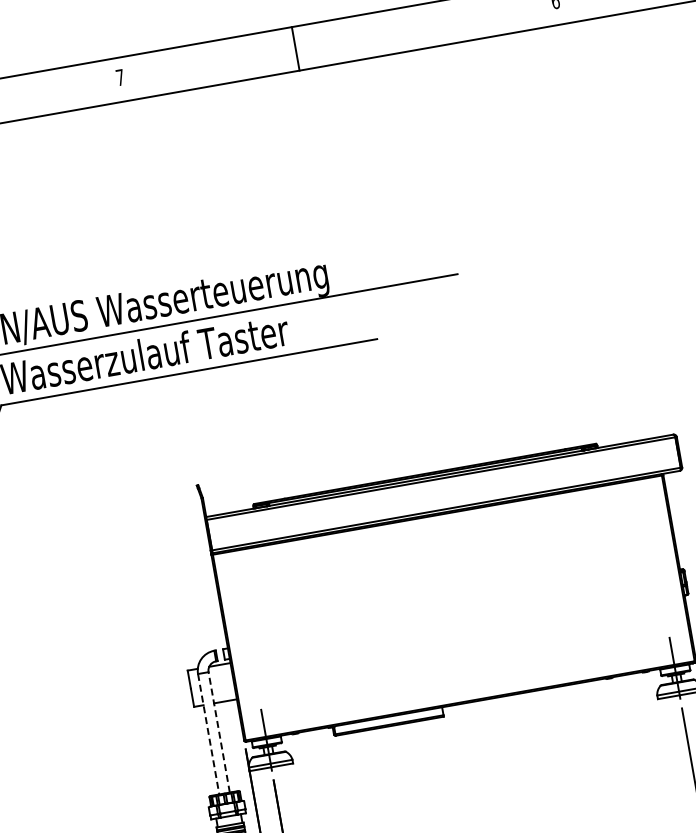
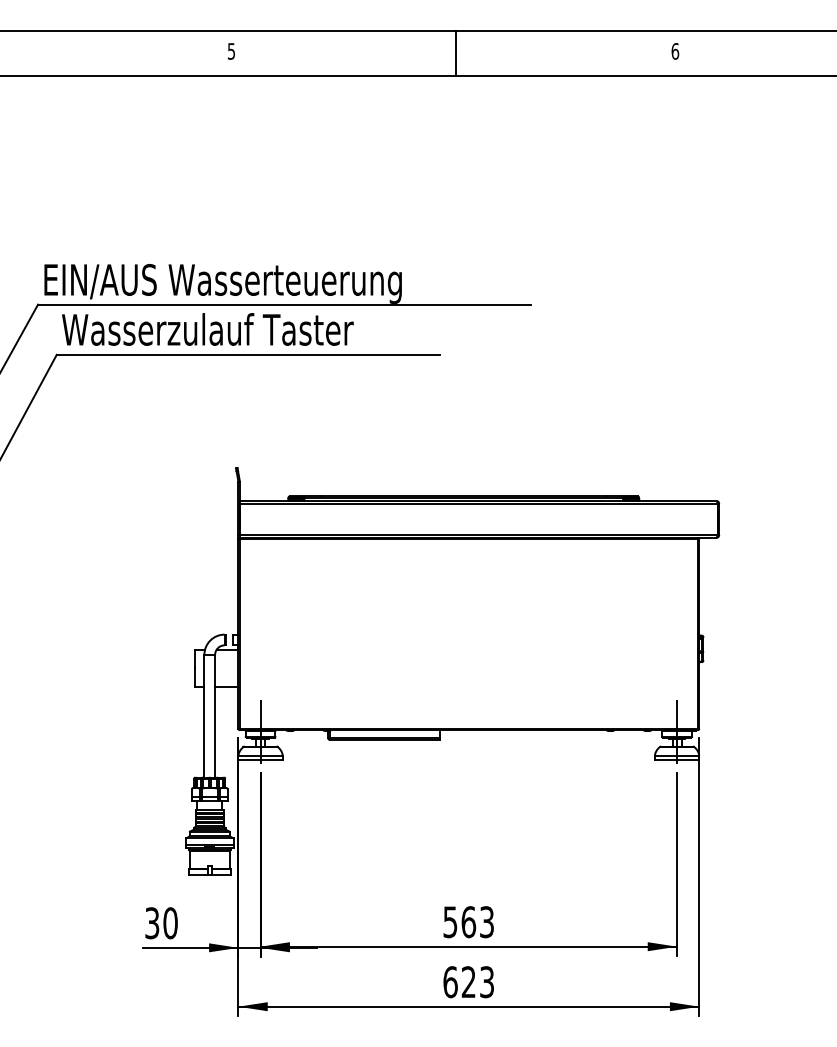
line: (296, 48) -> (456, 53), moved
text: (119, 77) -> (230, 51), 7 -> 5
line: (219, 731) -> (215, 715), dashed -> solid
line: (208, 734) -> (204, 716), dashed -> solid

